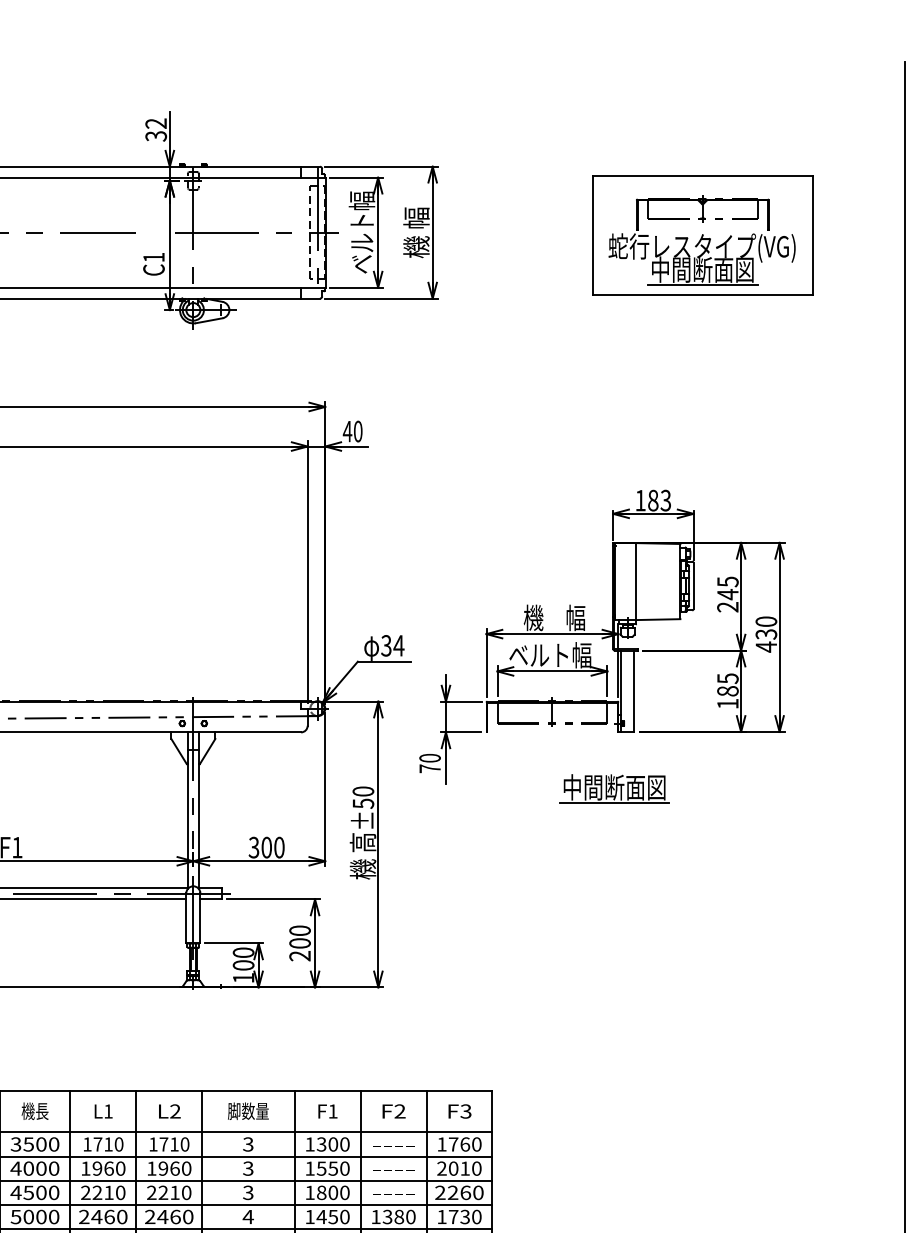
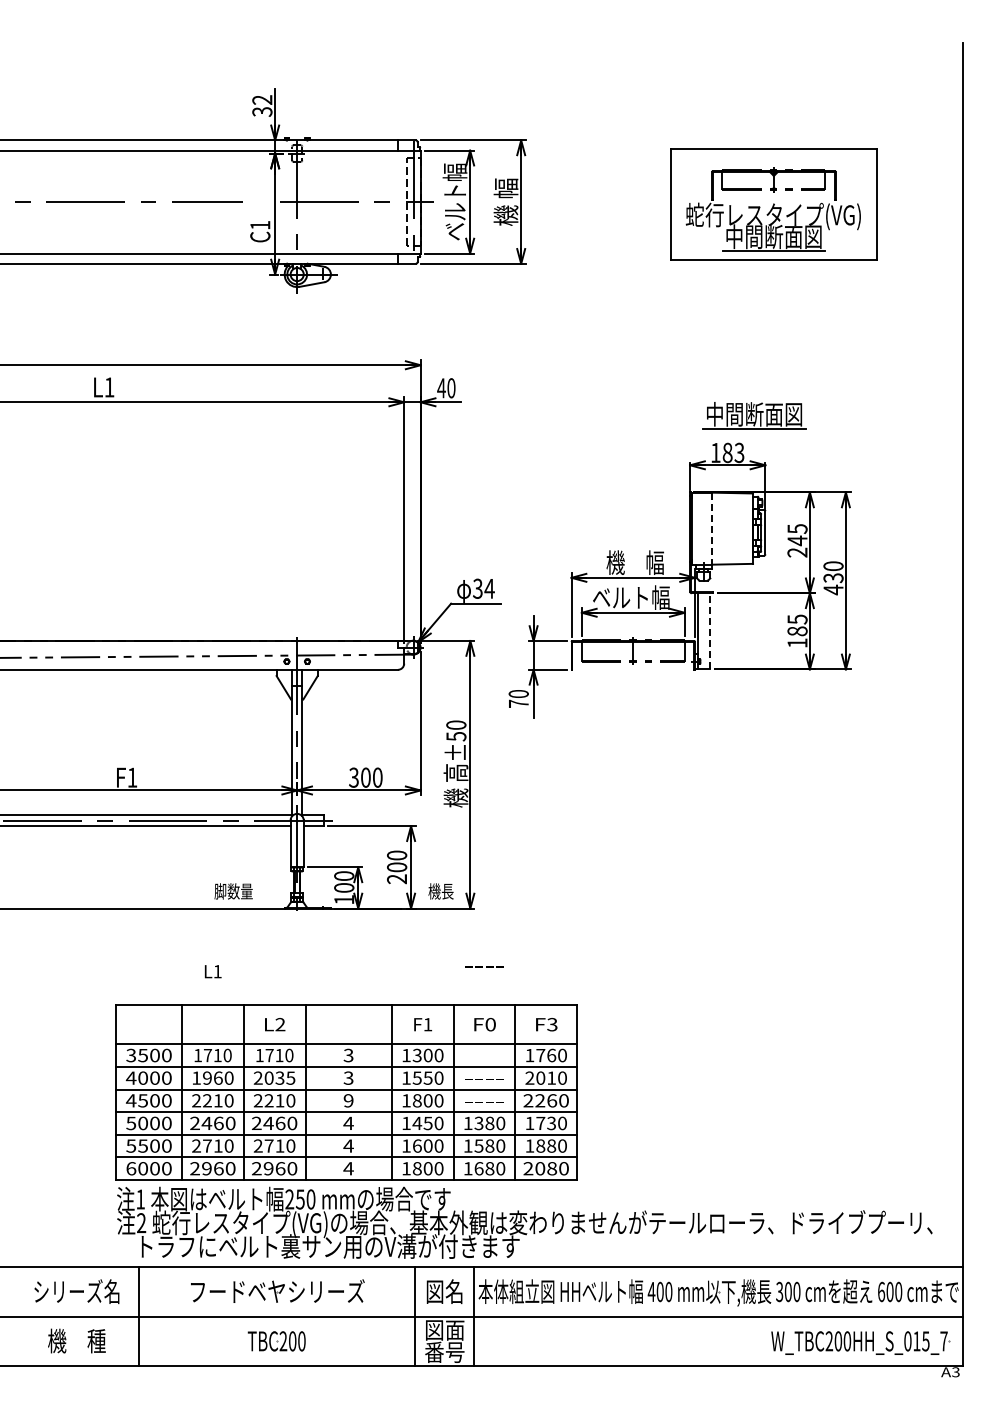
line: (636, 582) -> (711, 529), solid -> dashed
line: (633, 690) -> (709, 630), solid -> dashed
part: (614, 788) -> (754, 415), moved
text: (34, 1111) -> (440, 891), moved
text: (102, 1111) -> (212, 971), moved
text: (248, 1111) -> (233, 891), moved
text: (399, 1111) -> (490, 1024), F2 -> F0
text: (393, 1145) -> (484, 966), moved
text: (169, 1167) -> (274, 1077), 1960 -> 2035
text: (248, 1192) -> (348, 1100), 3 -> 9

